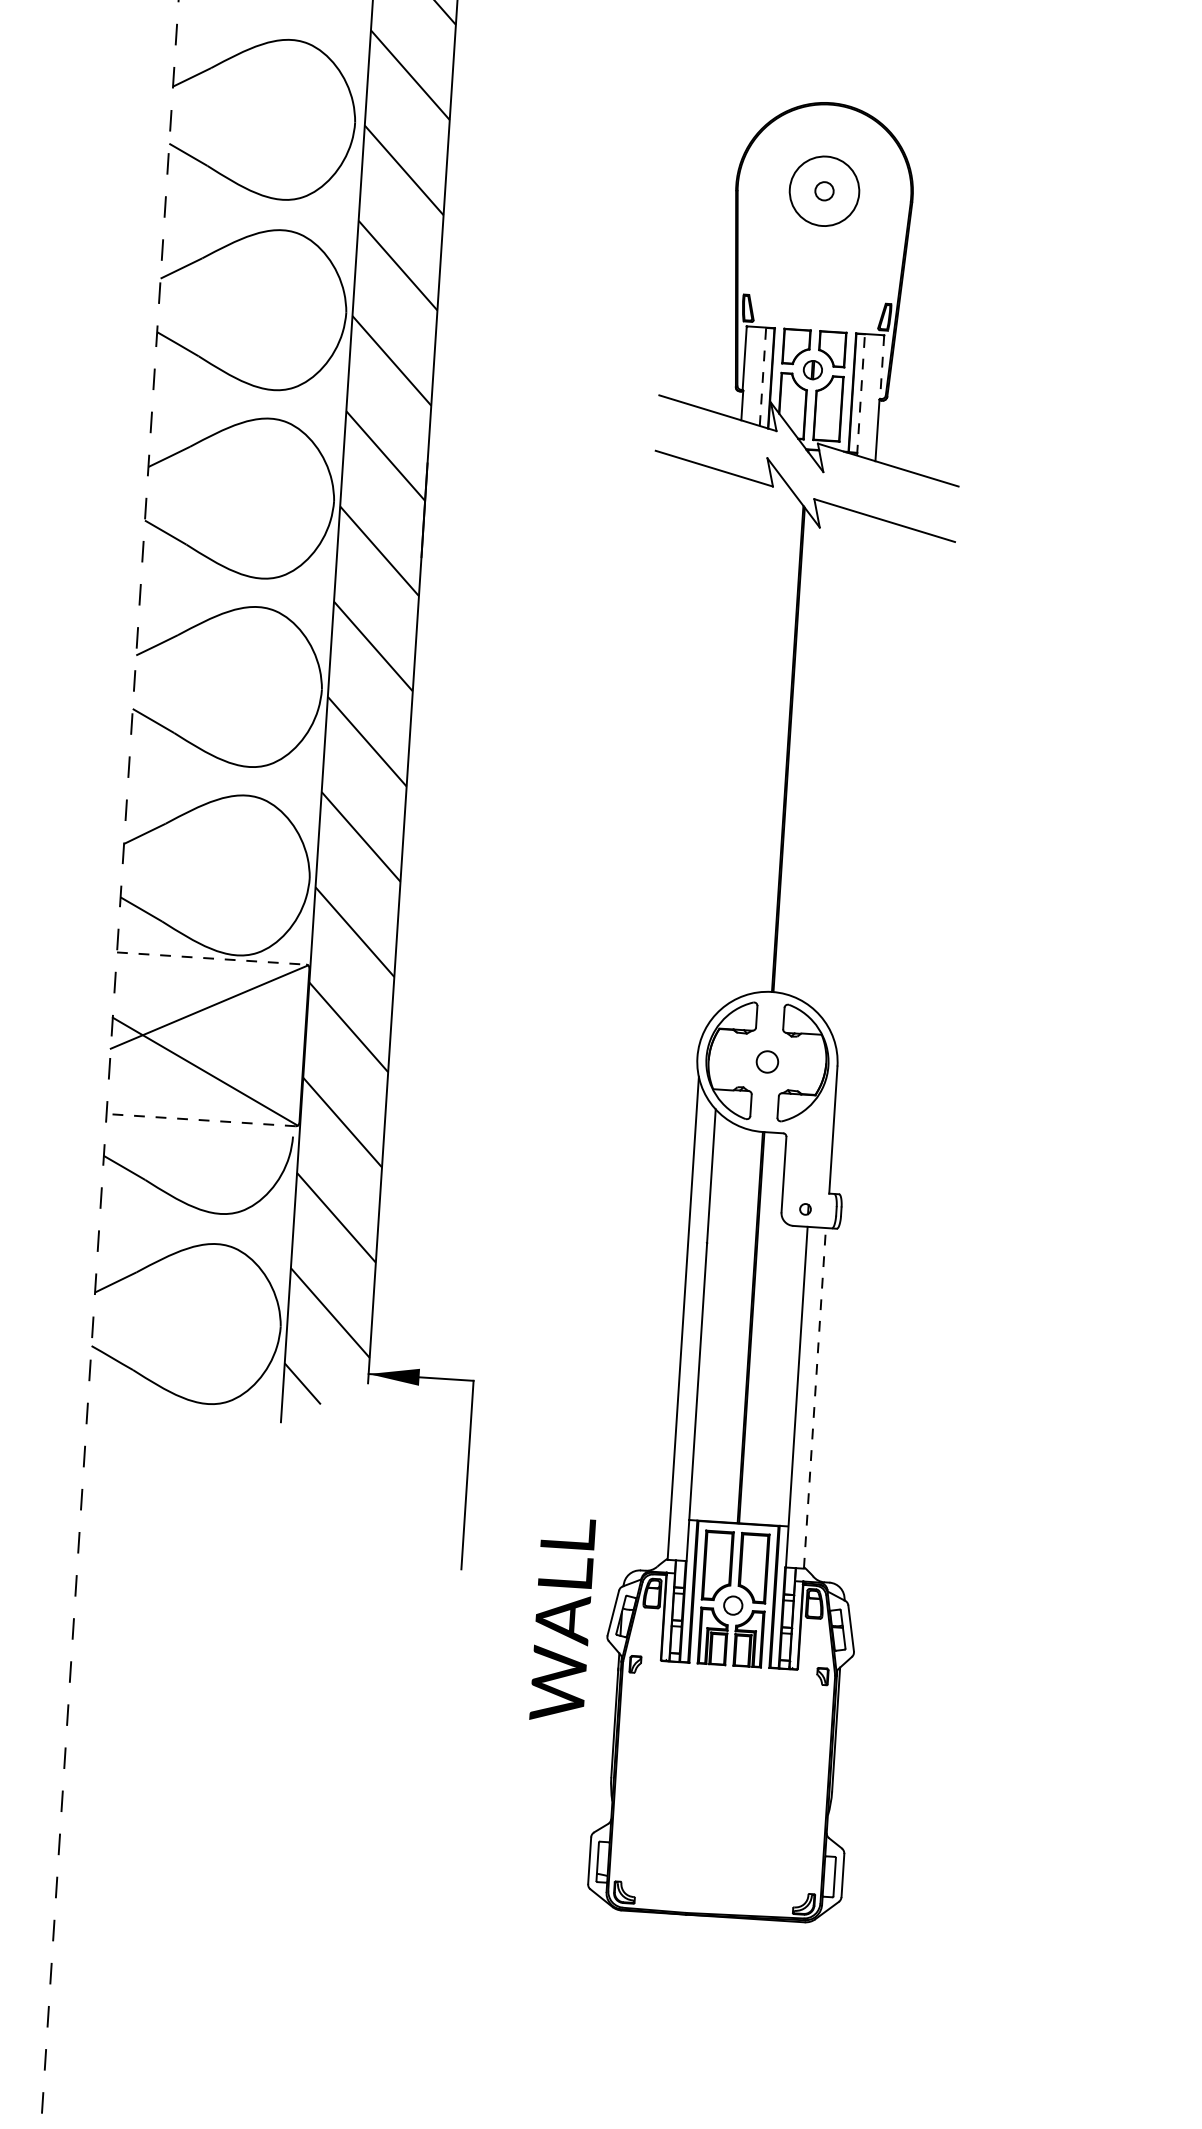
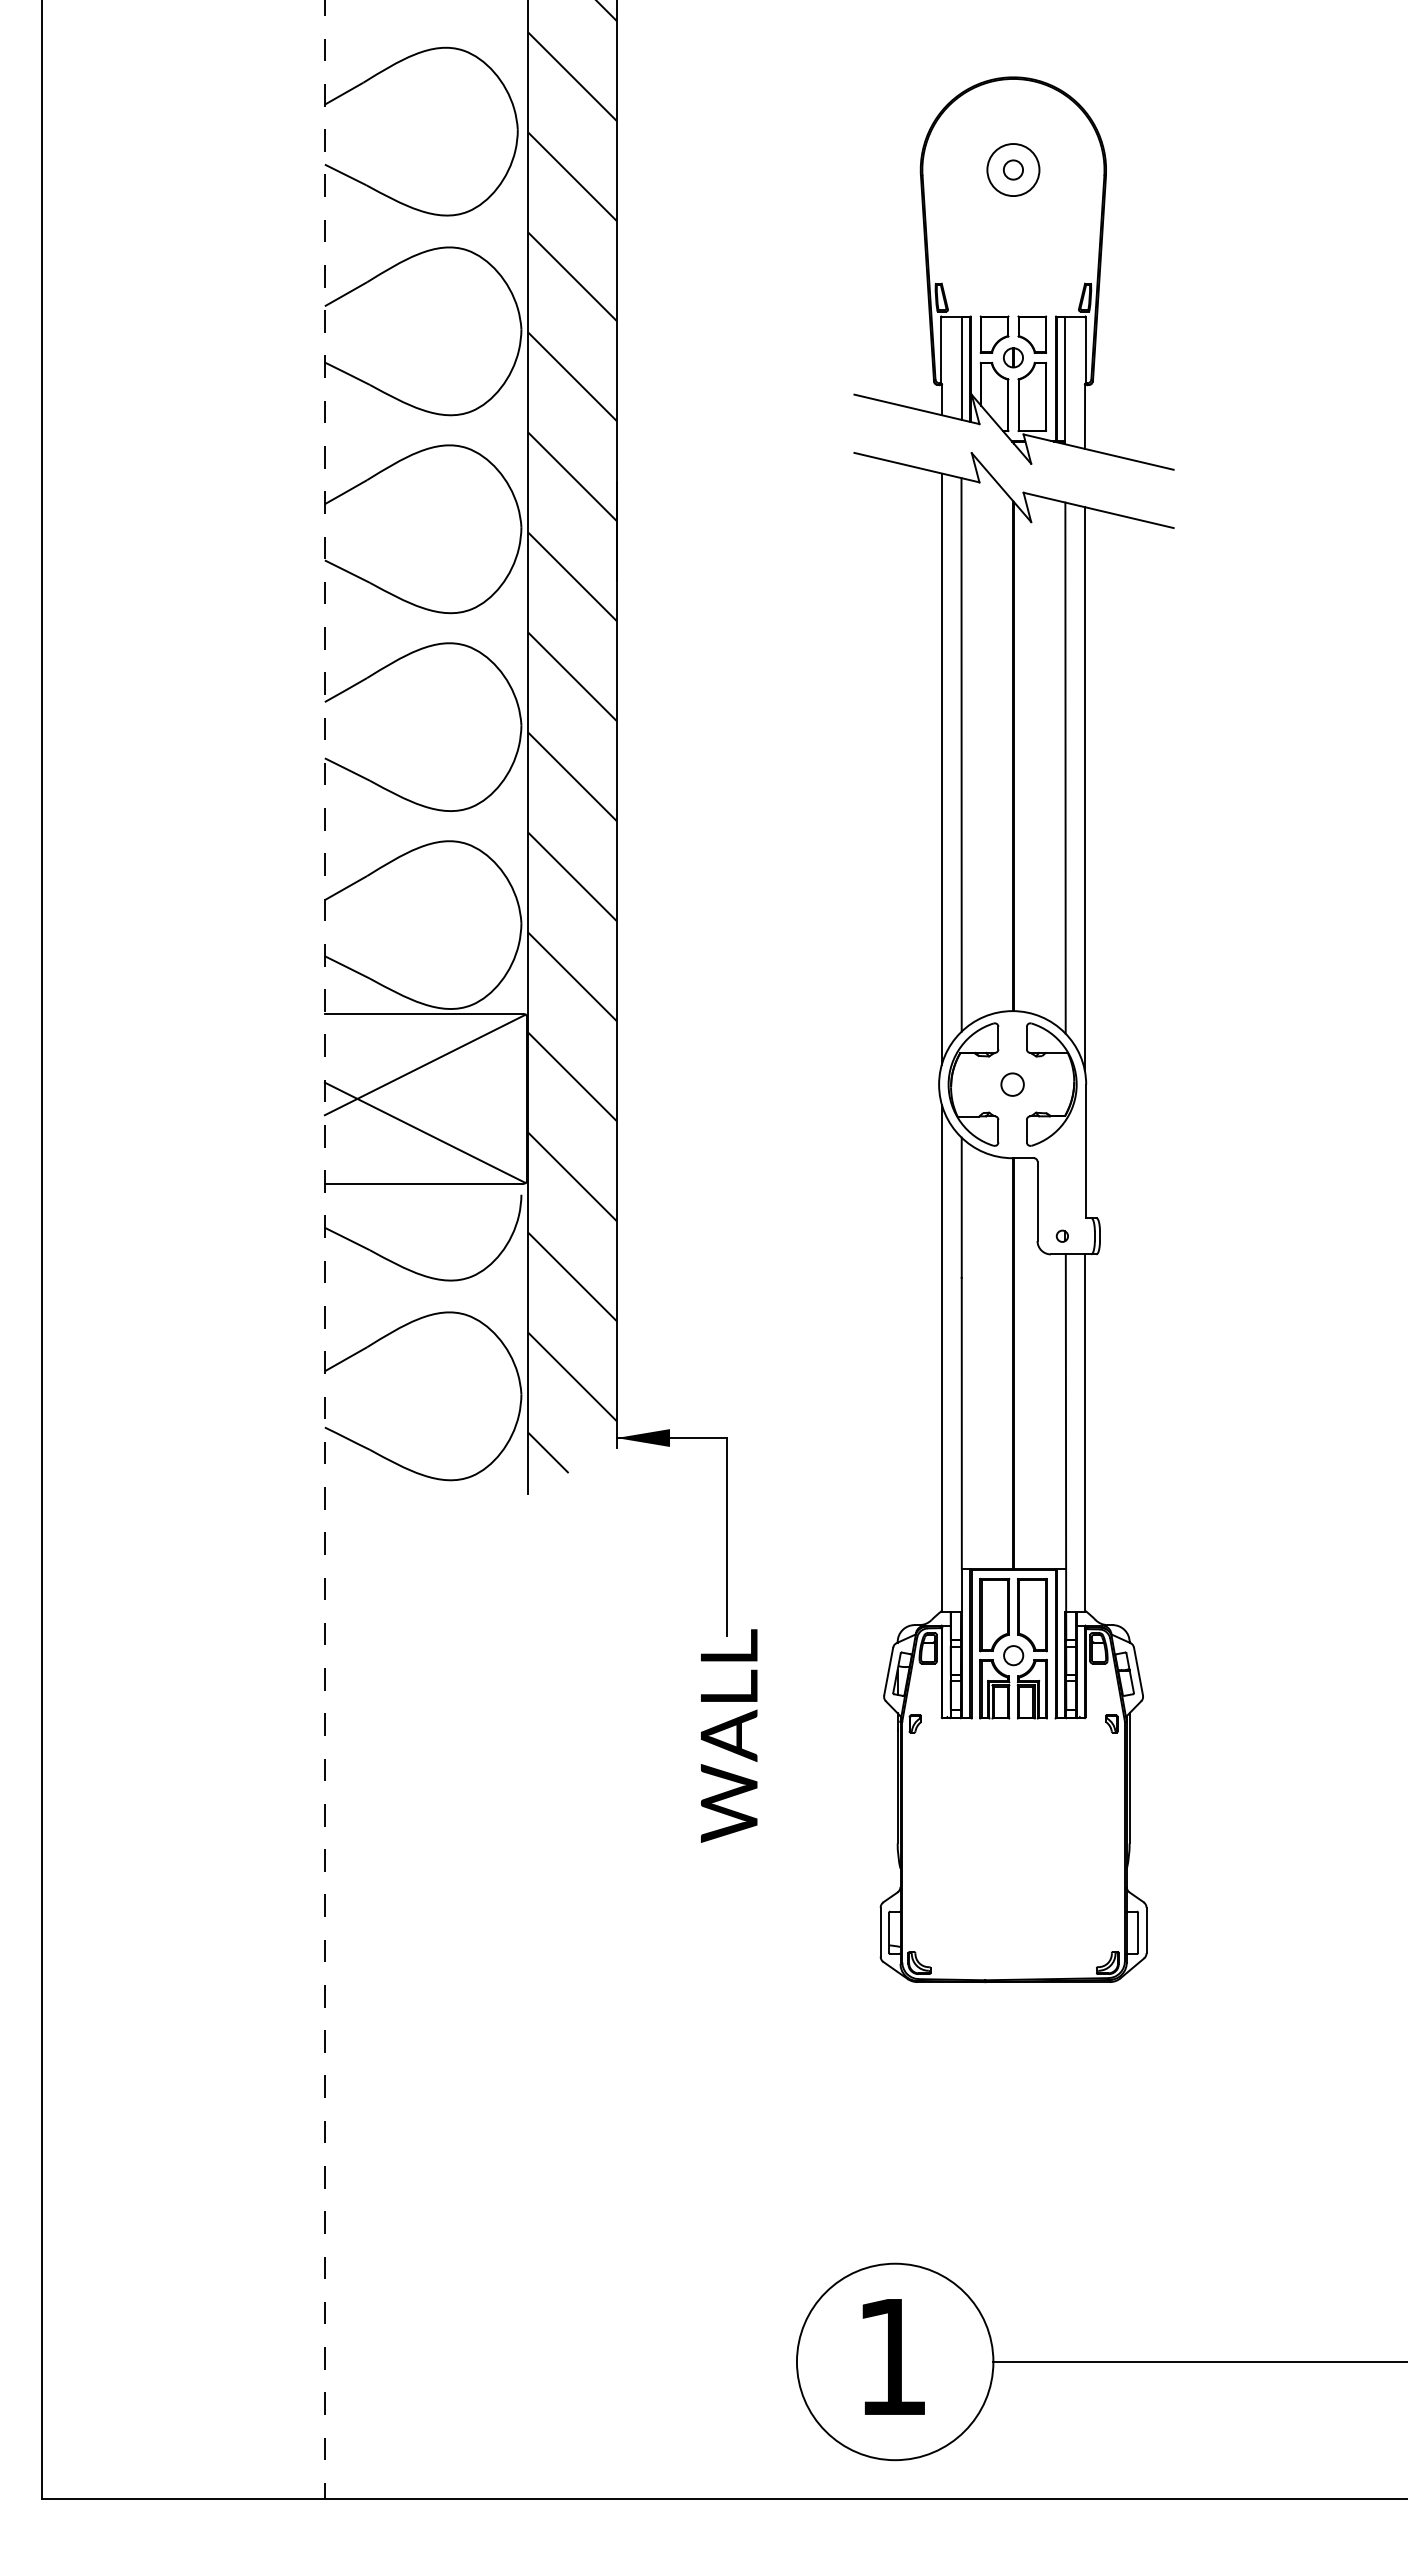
circle: (824, 191) -> (1013, 170), size x0.71
line: (882, 367) -> (1085, 350), dashed -> solid
line: (762, 376) -> (961, 367), dashed -> solid
line: (861, 394) -> (1065, 380), dashed -> solid
line: (739, 744) -> (961, 754), added
line: (719, 756) -> (941, 768), added
line: (837, 763) -> (1065, 767), added
line: (854, 785) -> (1084, 789), added
line: (211, 958) -> (424, 1014), dashed -> solid
line: (200, 1119) -> (423, 1183), dashed -> solid
line: (815, 1398) -> (1085, 1433), dashed -> solid
text: (563, 1619) -> (729, 1735), moved

